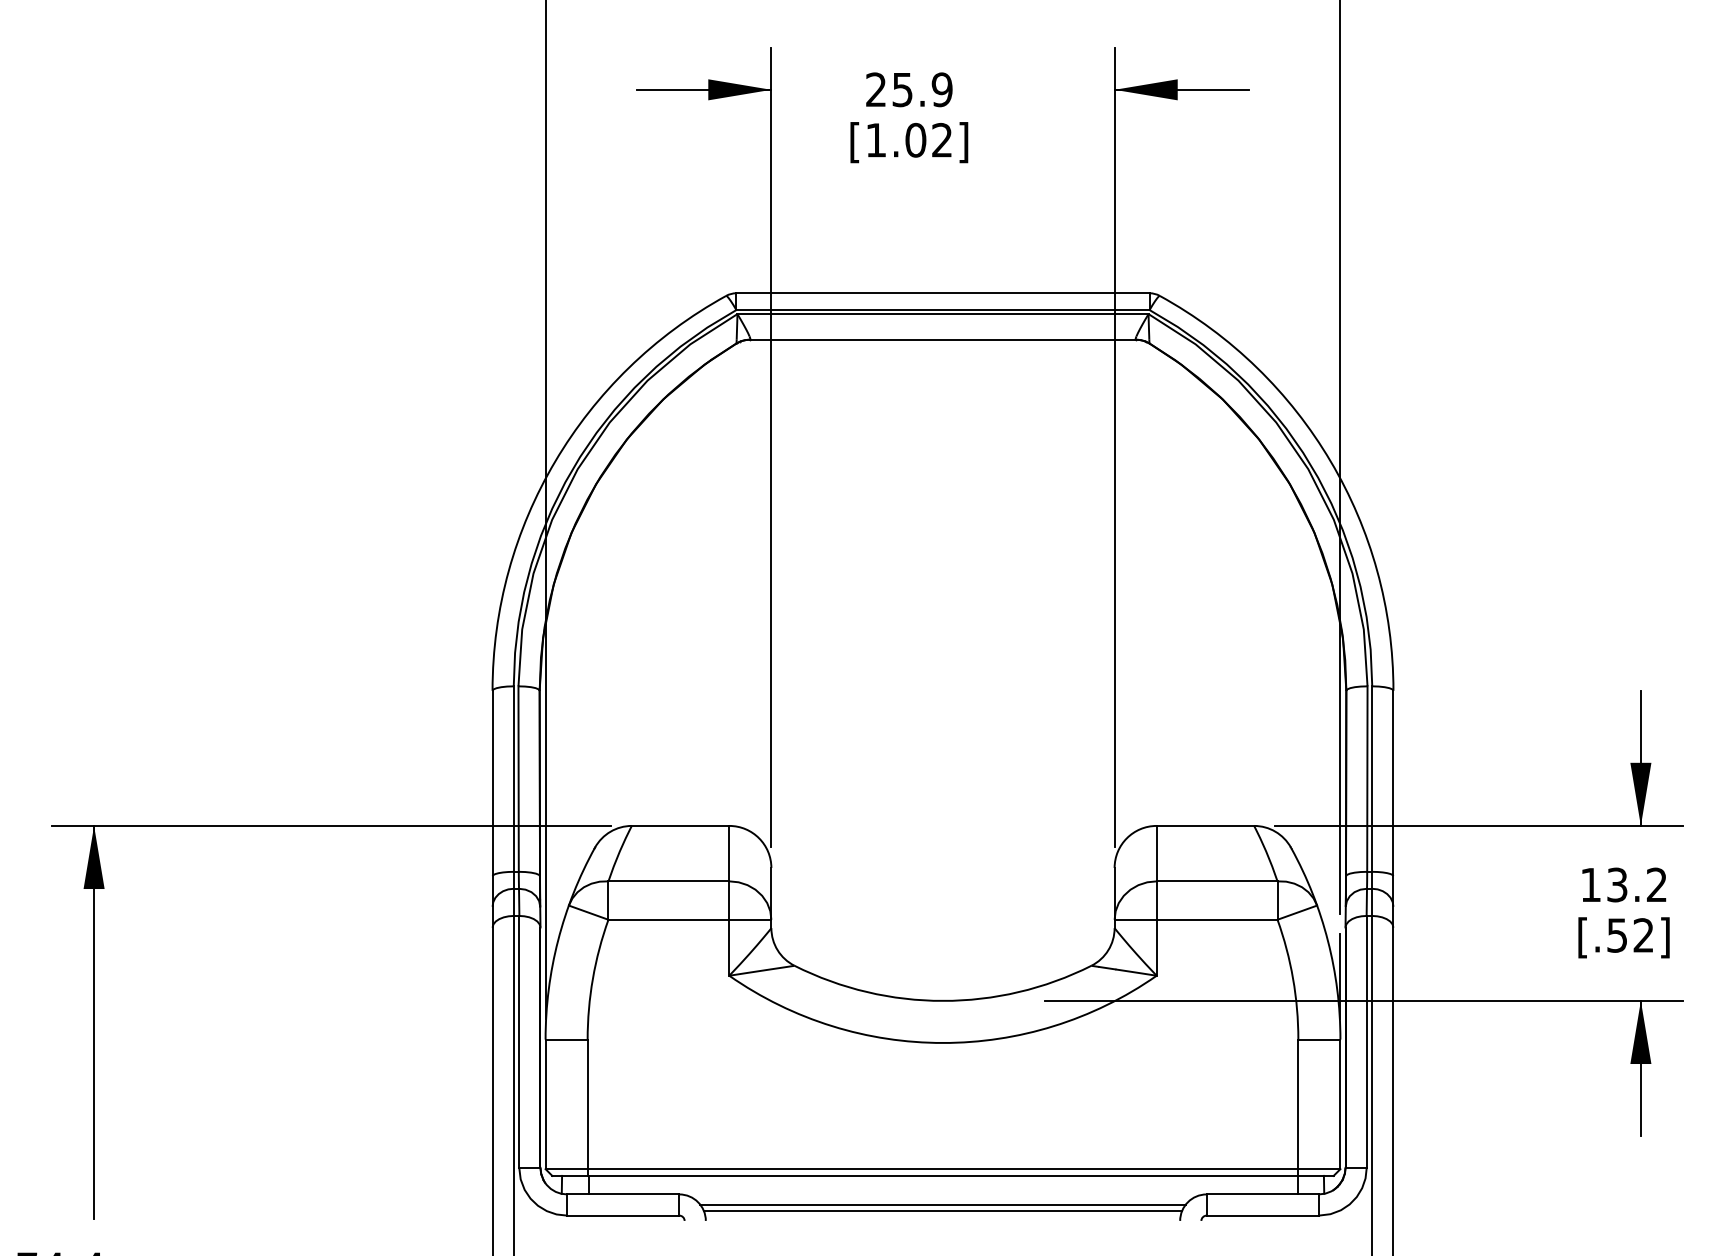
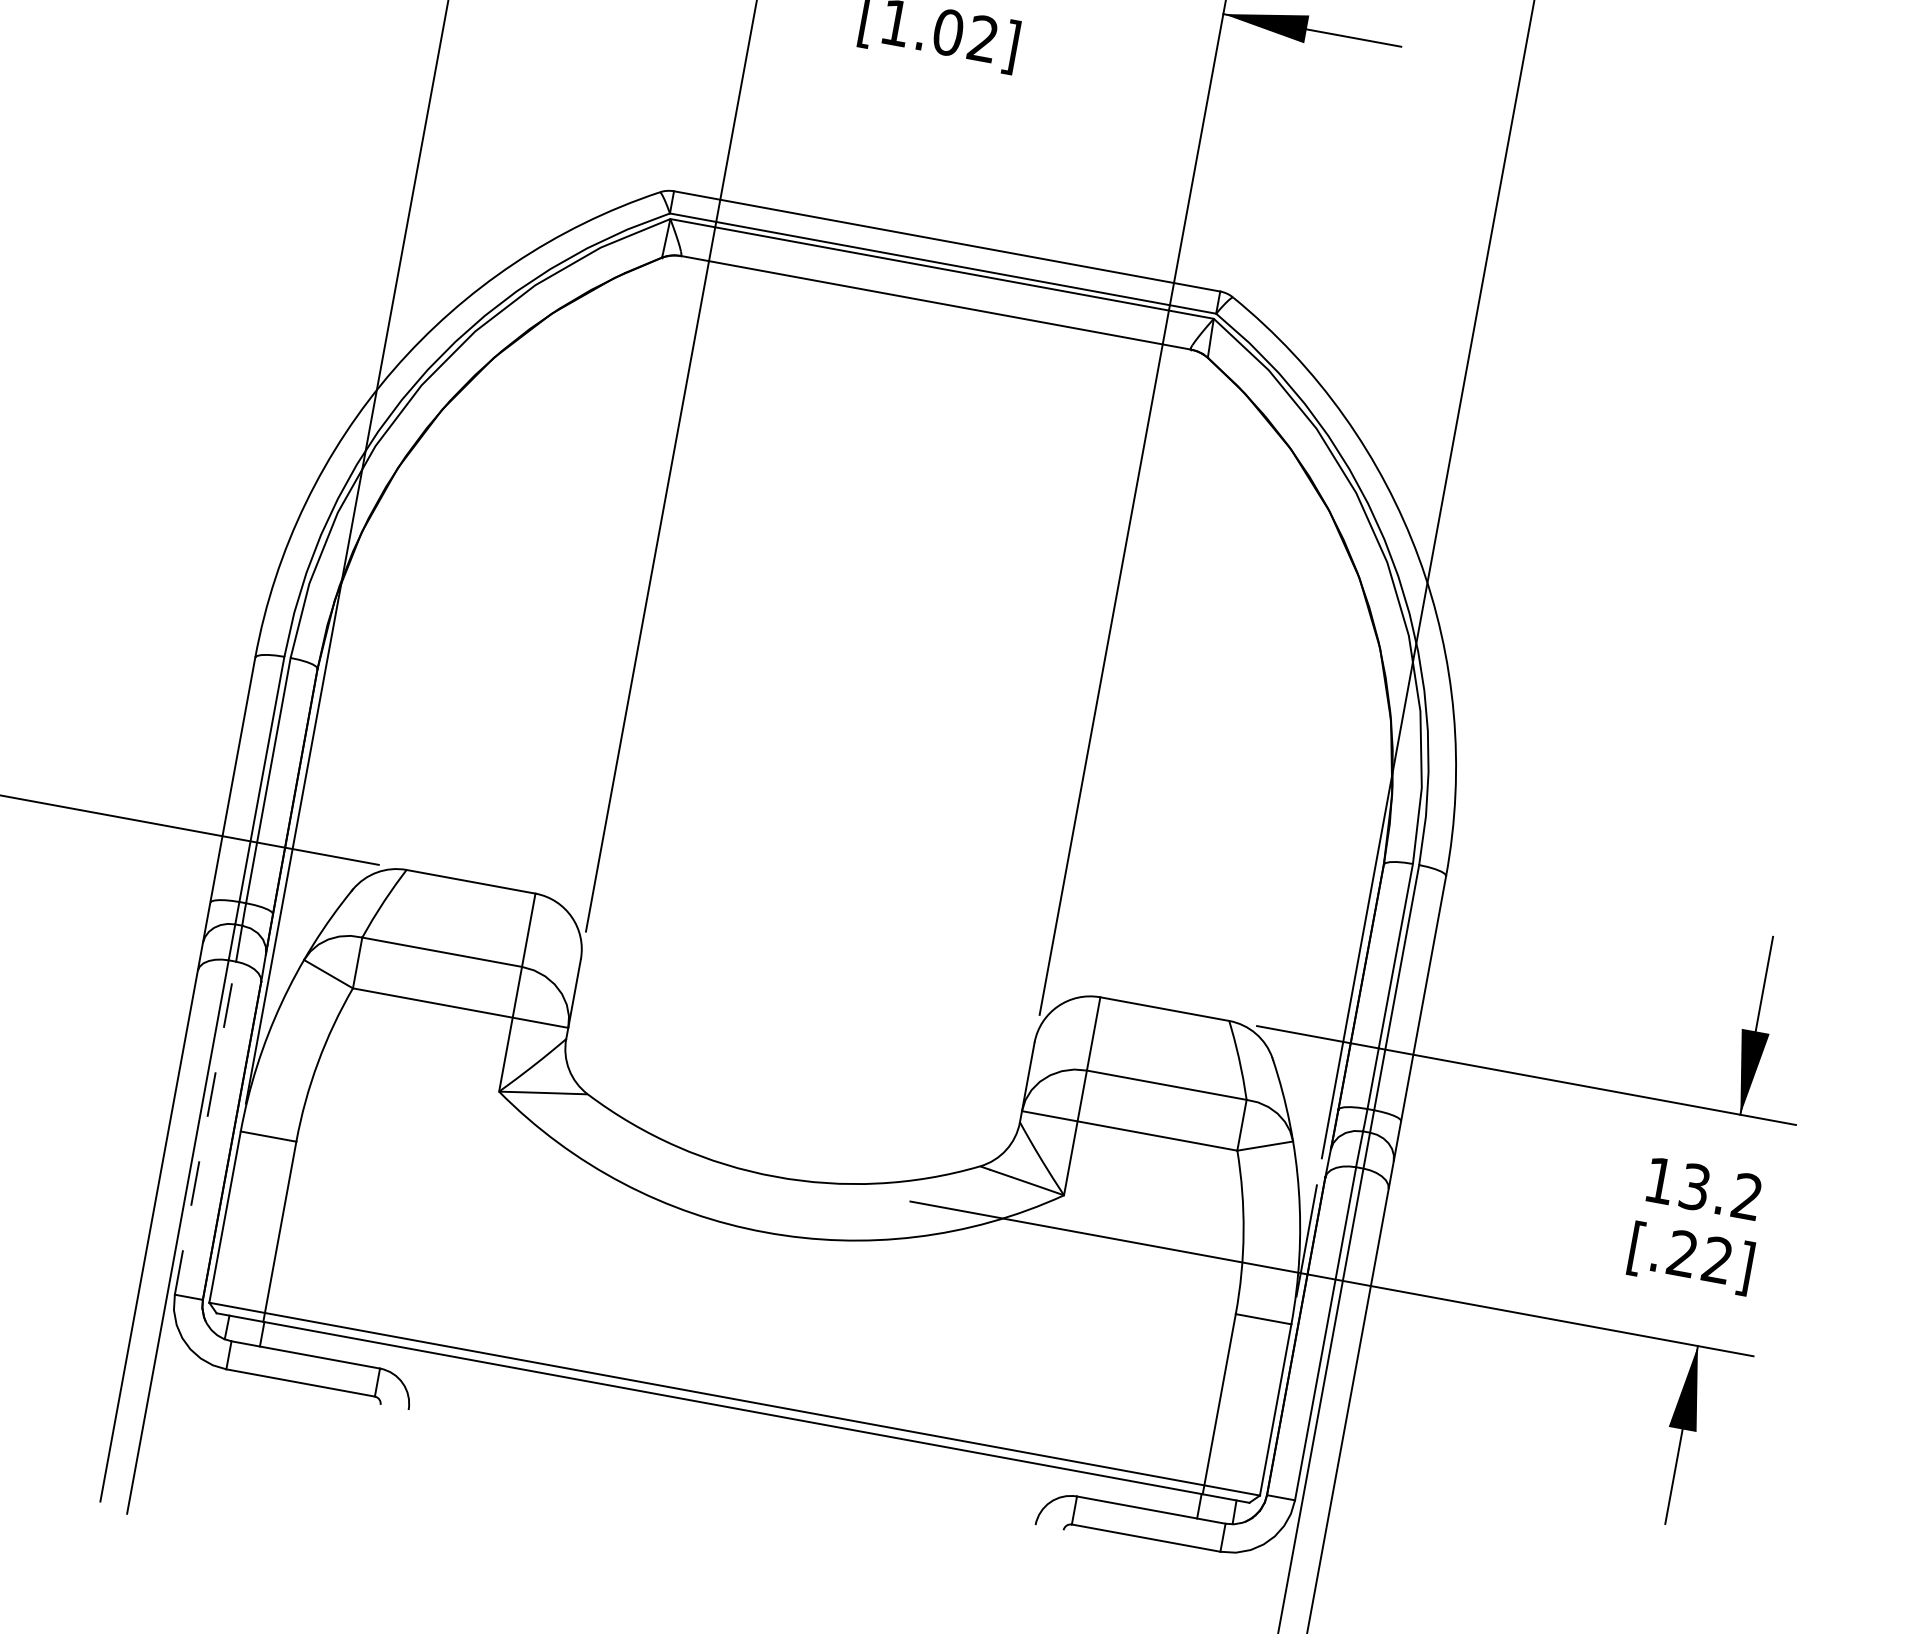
text: (1616, 935) -> (1681, 1253), [.52] -> [.22]
line: (519, 1041) -> (205, 1127), solid -> dashed
line: (942, 1204) -> (725, 1445), removed
line: (942, 1211) -> (723, 1454), removed

